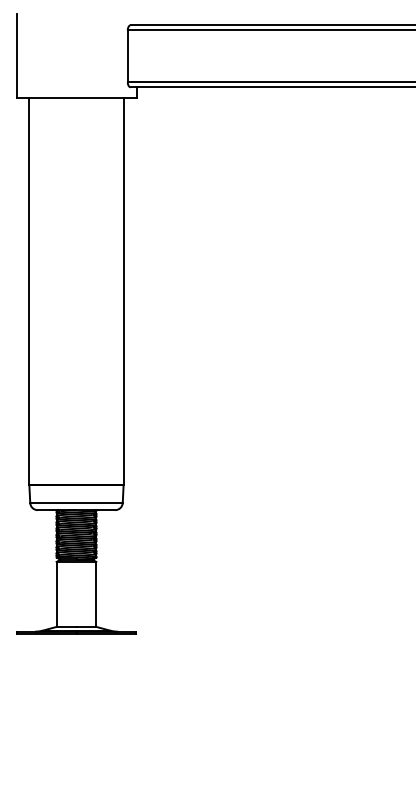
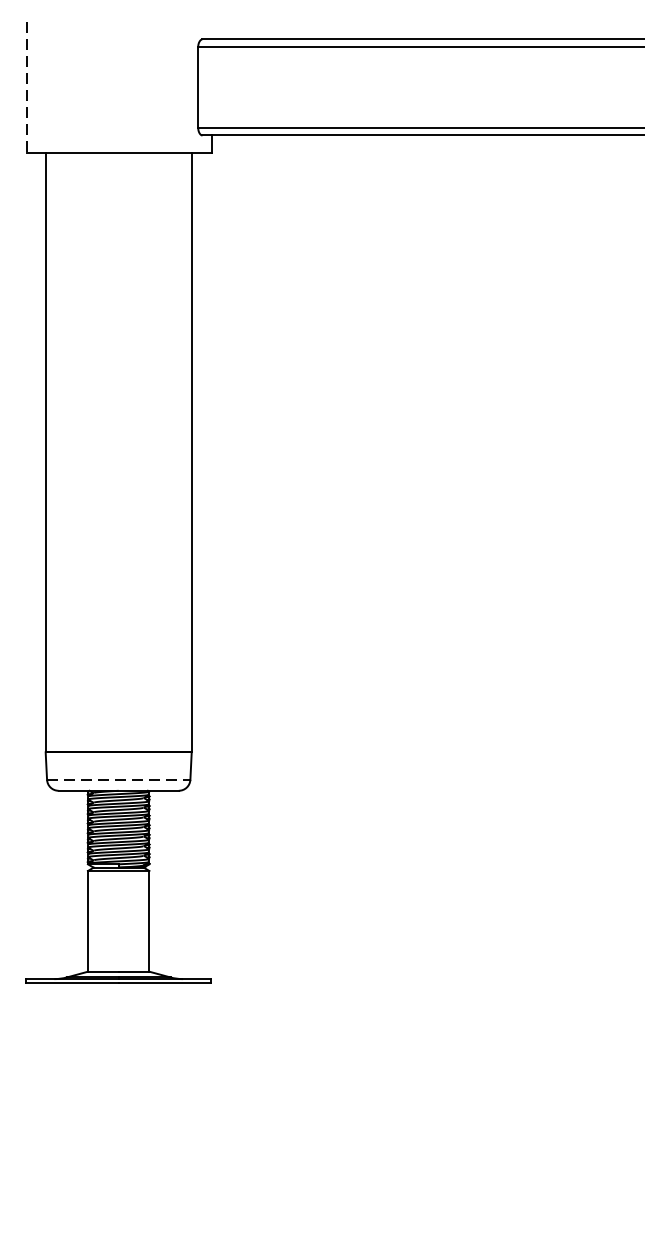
line: (17, 56) -> (27, 87), solid -> dashed
line: (77, 503) -> (120, 780), solid -> dashed

